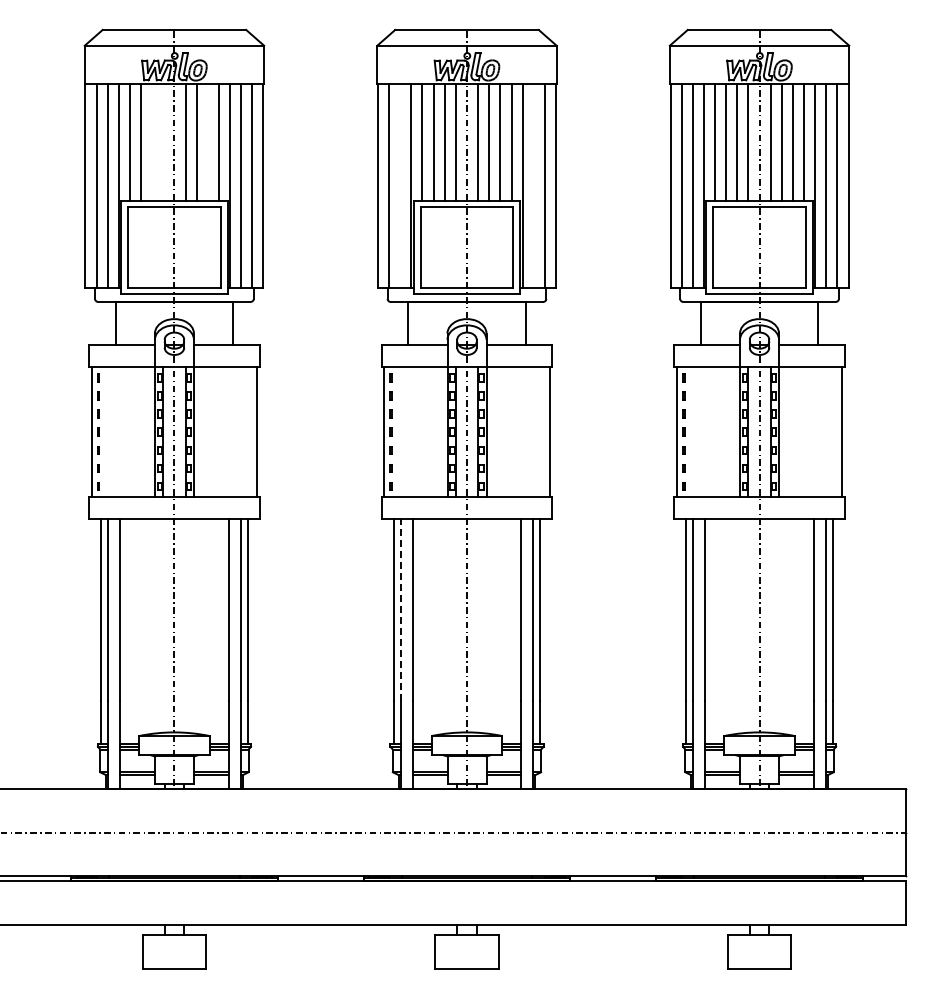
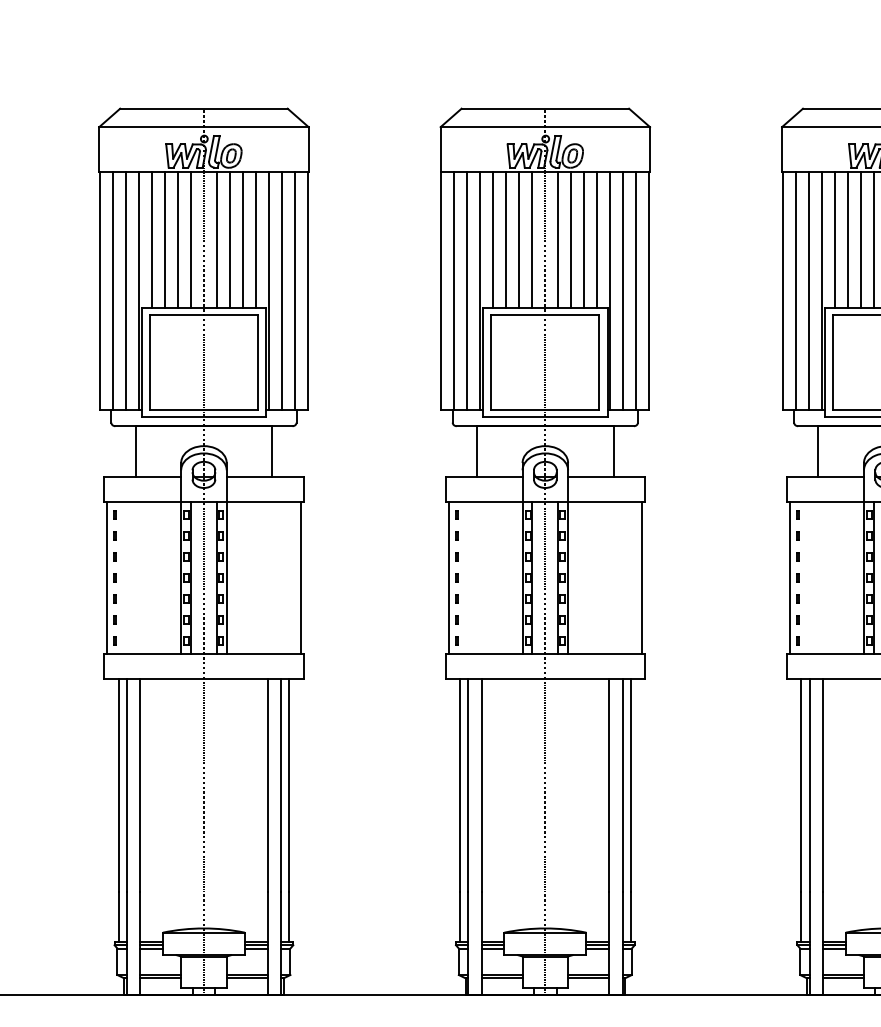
line: (152, 142) -> (178, 240), added
line: (163, 142) -> (191, 240), added
line: (207, 142) -> (242, 240), added
line: (400, 186) -> (467, 291), added
line: (533, 186) -> (622, 291), added
line: (400, 609) -> (467, 785), dashed -> solid

